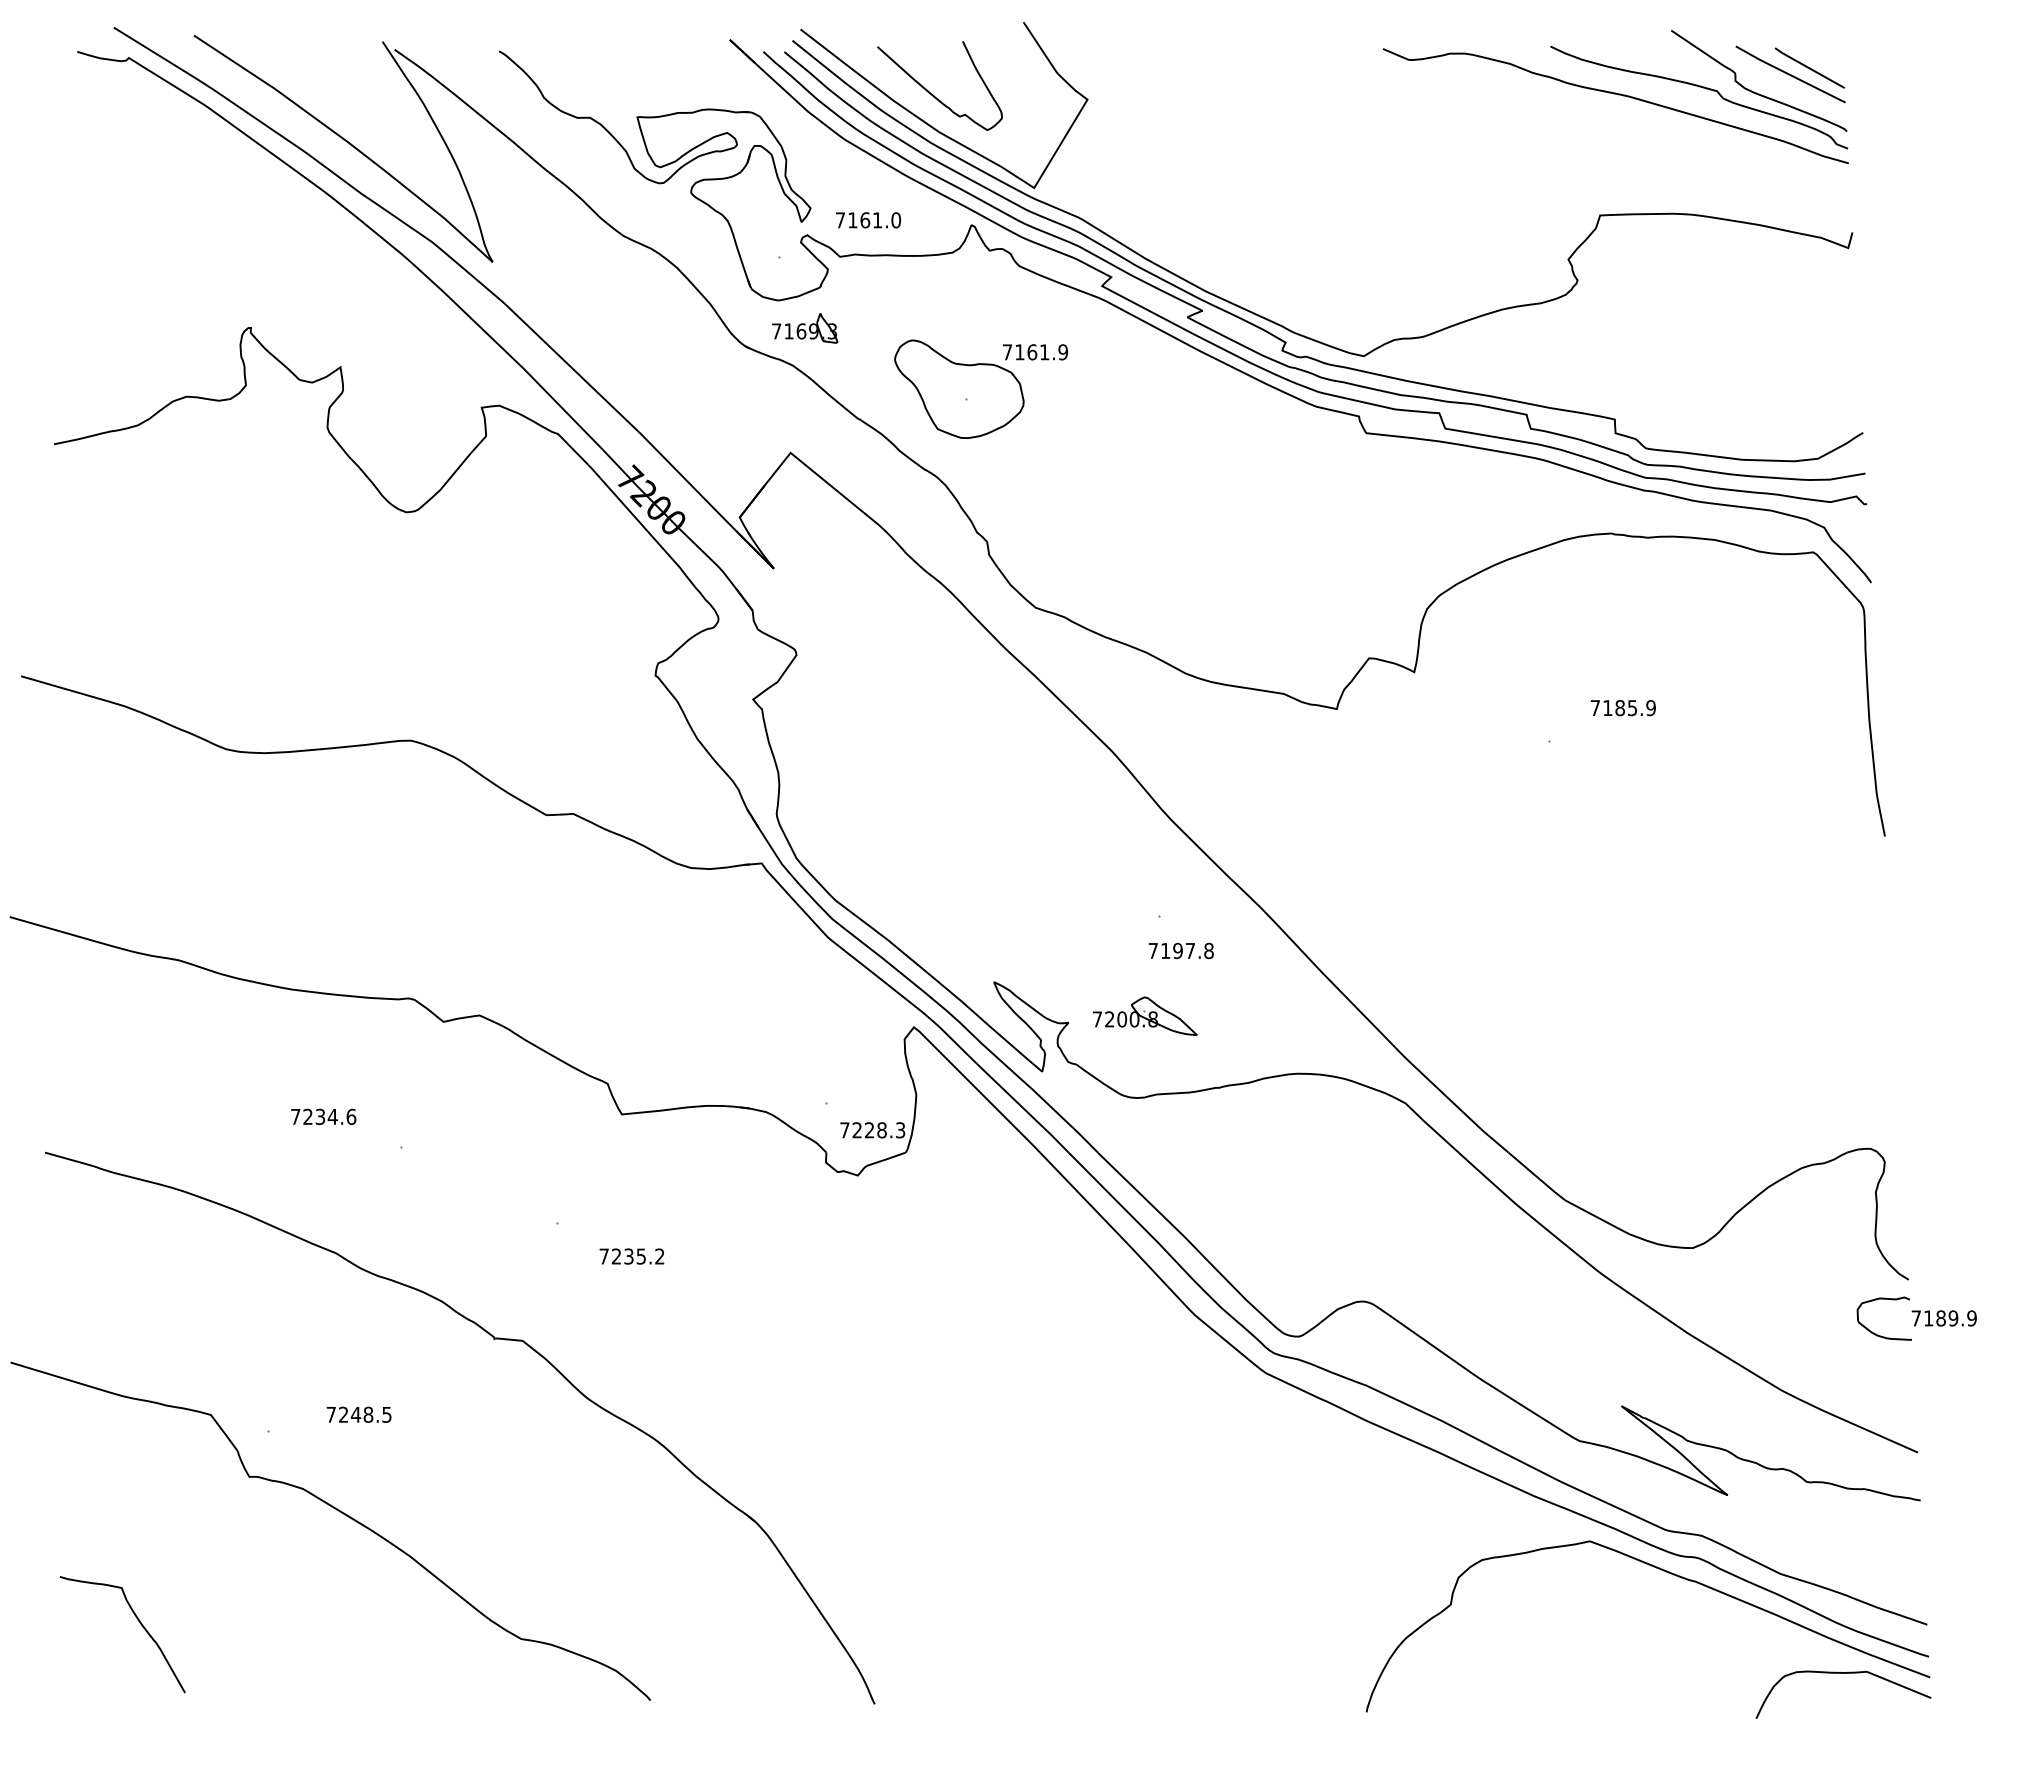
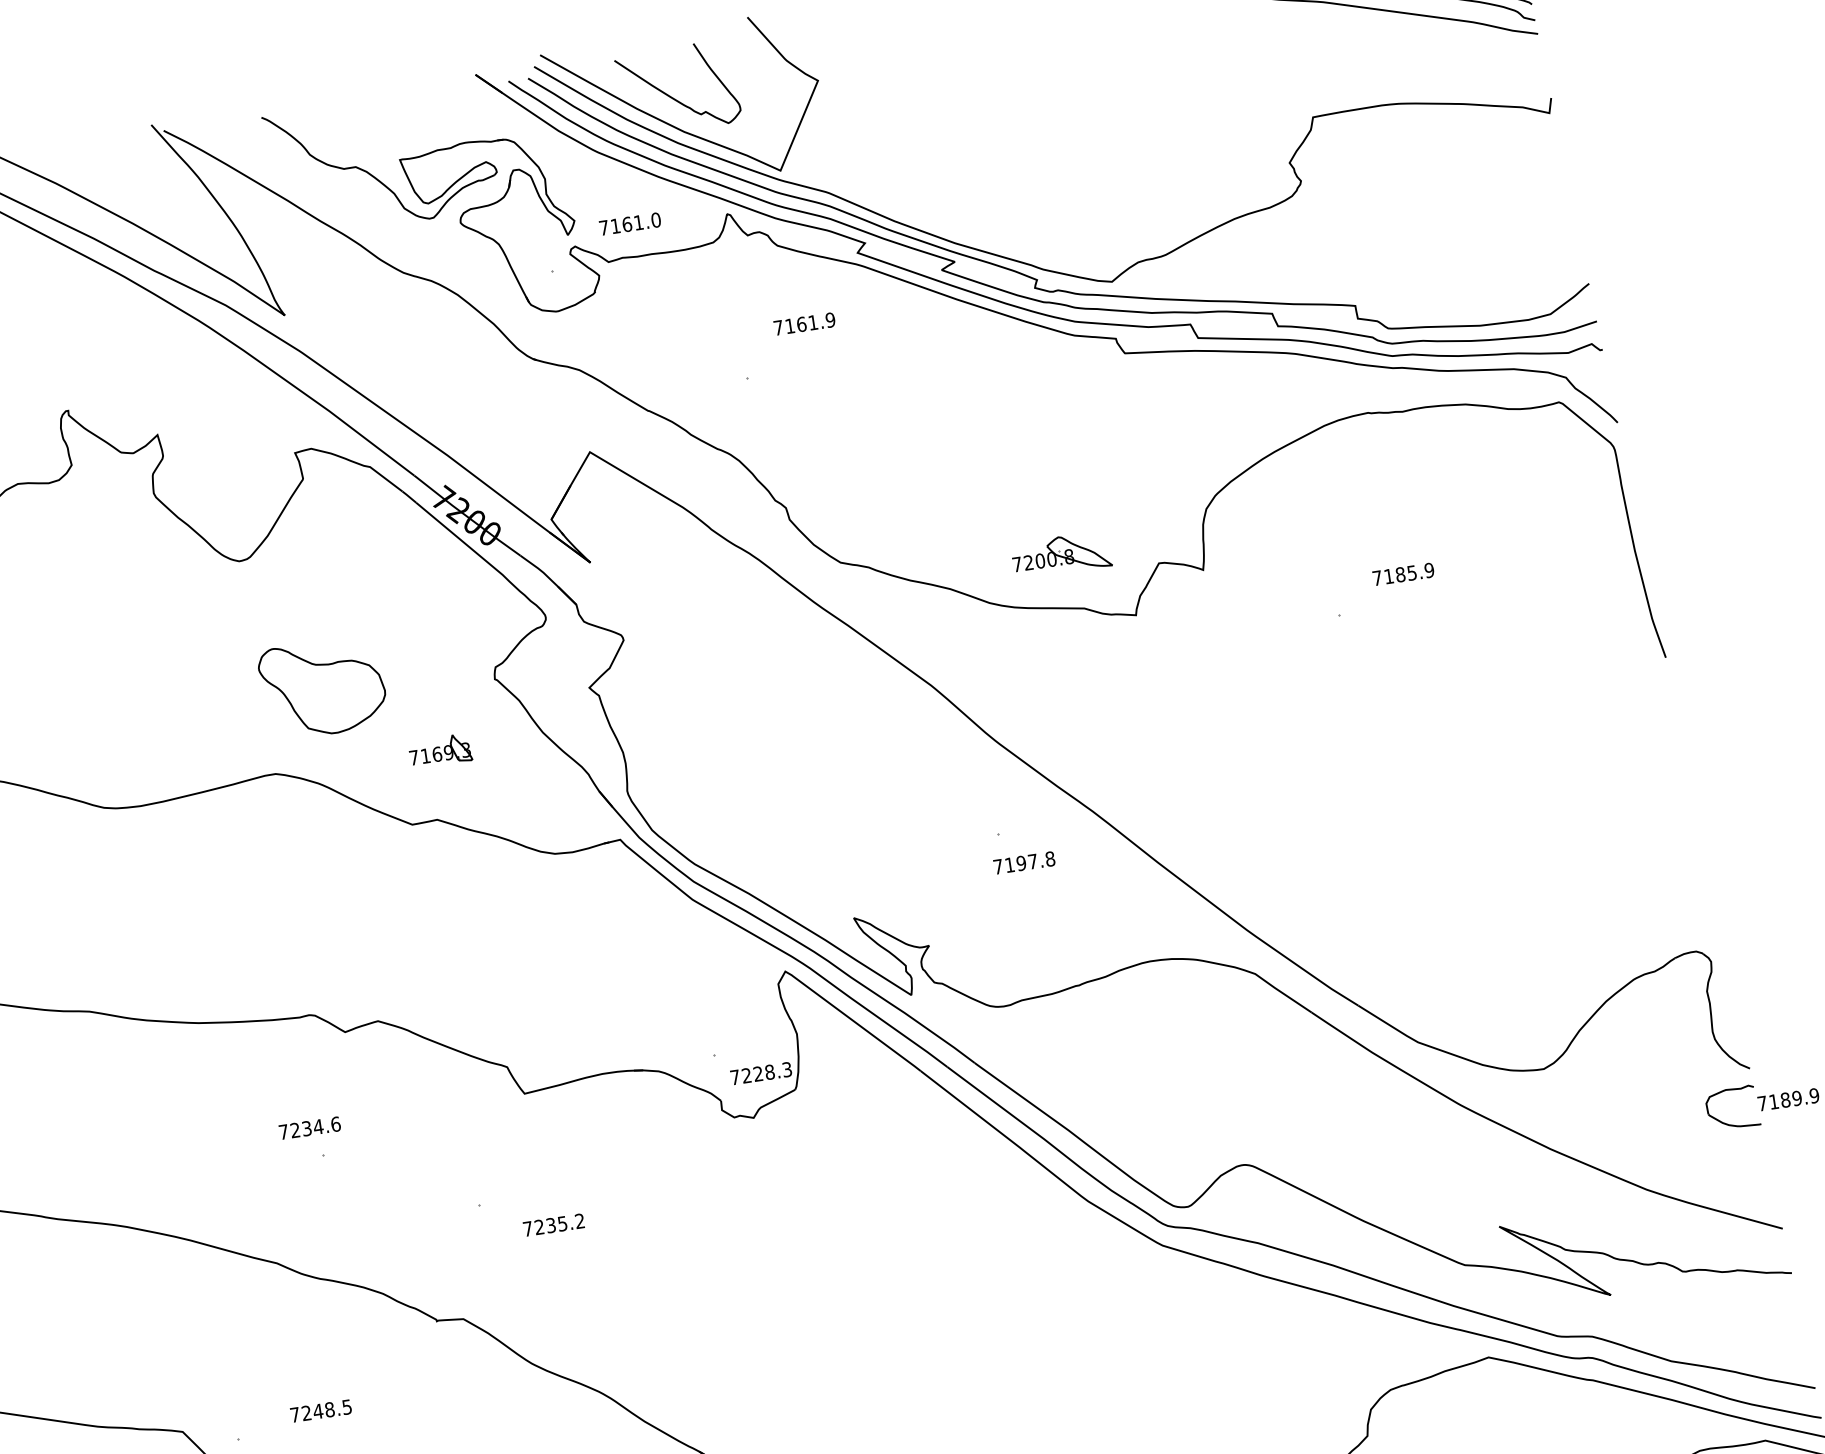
part: (805, 328) -> (440, 751), moved
part: (959, 388) -> (323, 687), moved
part: (1145, 1016) -> (1061, 555), moved
text: (323, 1116) -> (309, 1127), moved

